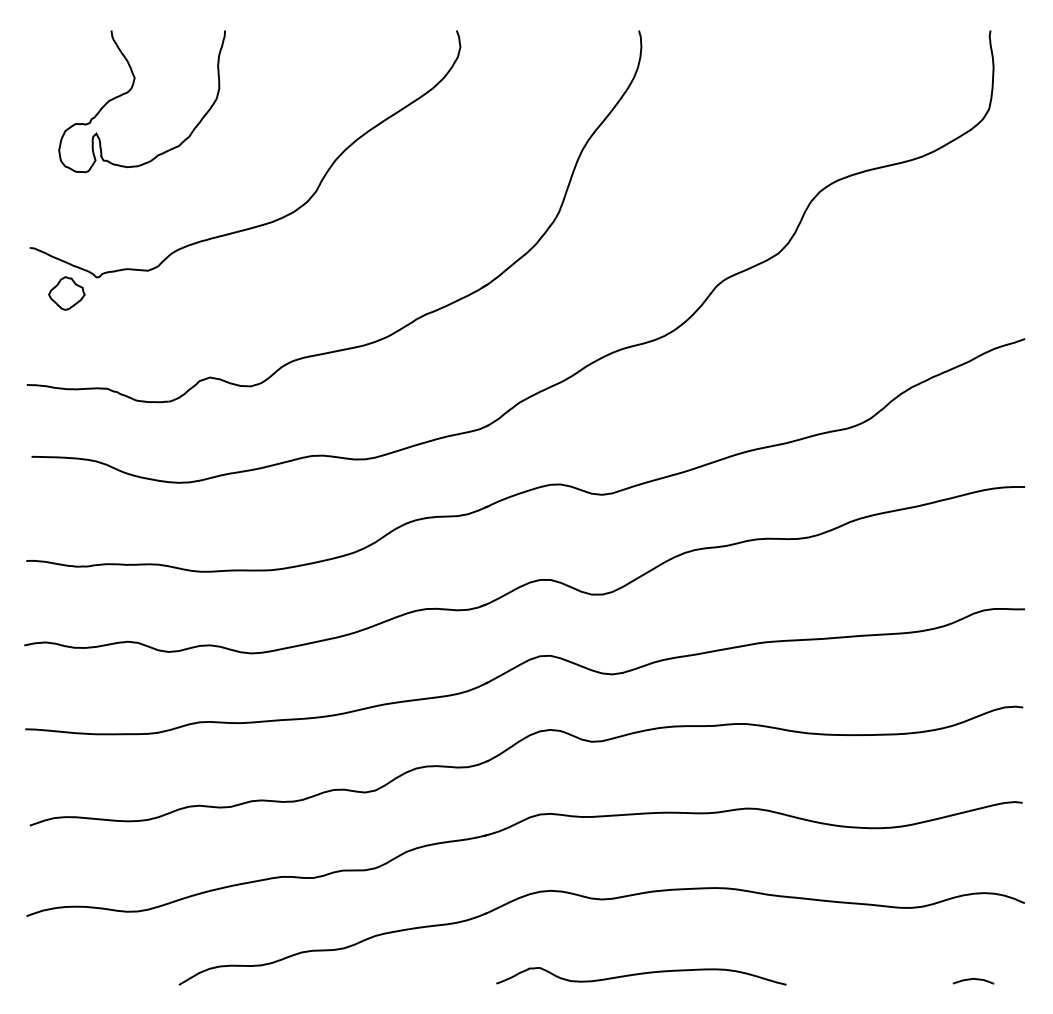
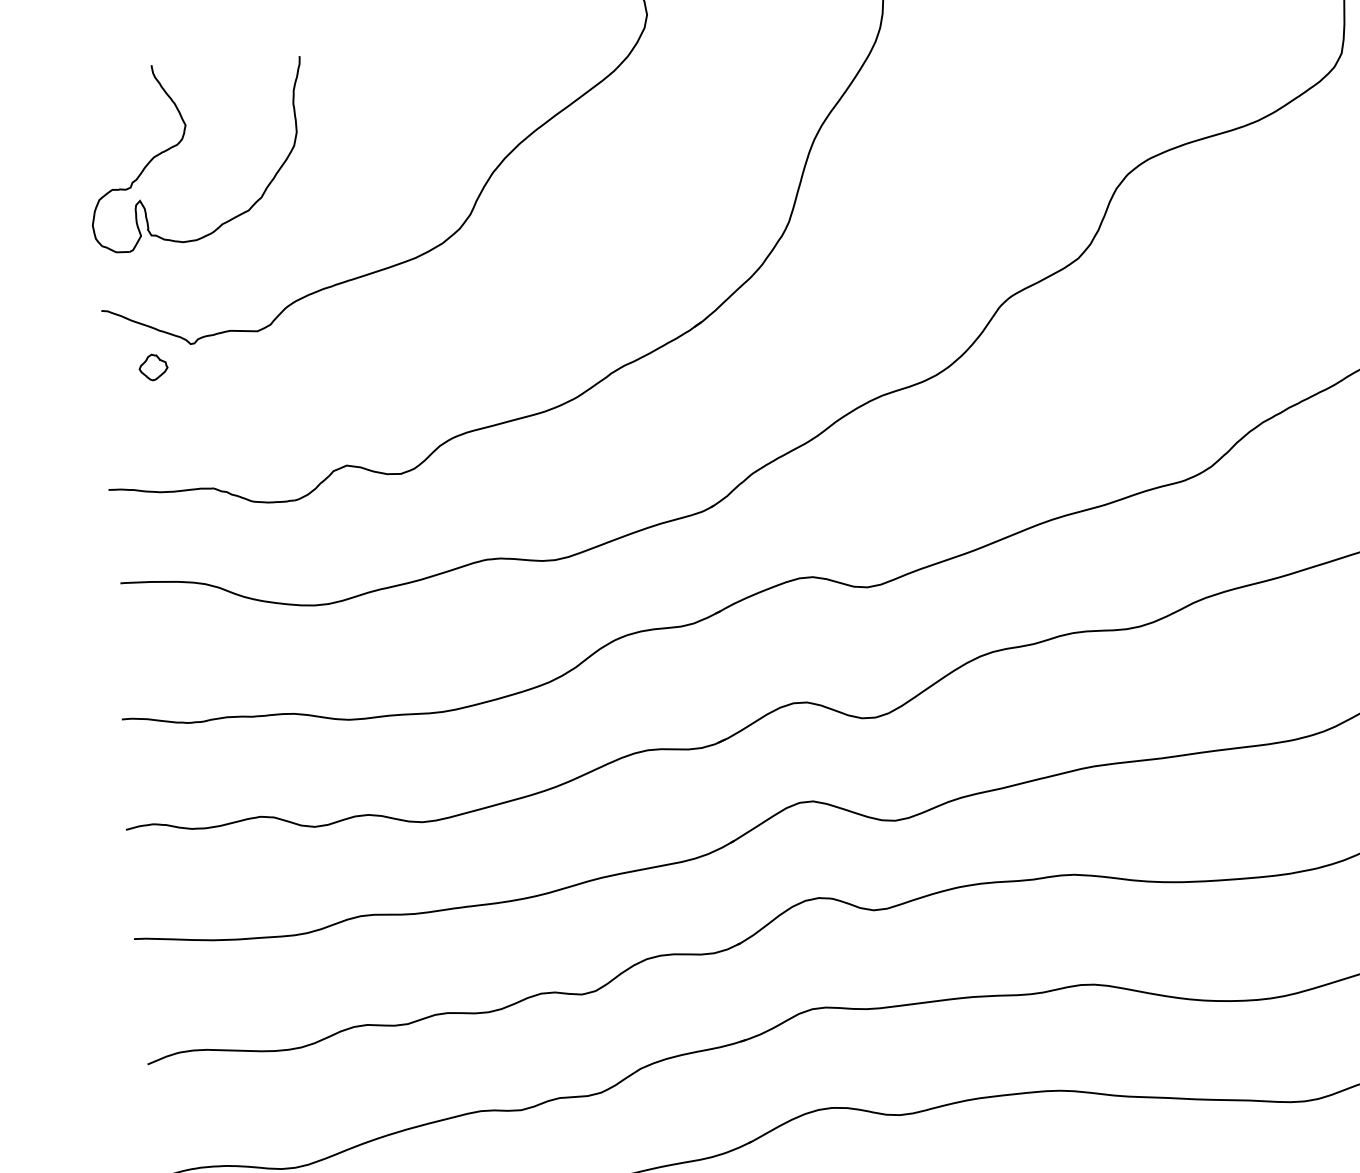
part: (130, 91) -> (181, 143), moved
part: (66, 293) -> (152, 367), size x0.6

